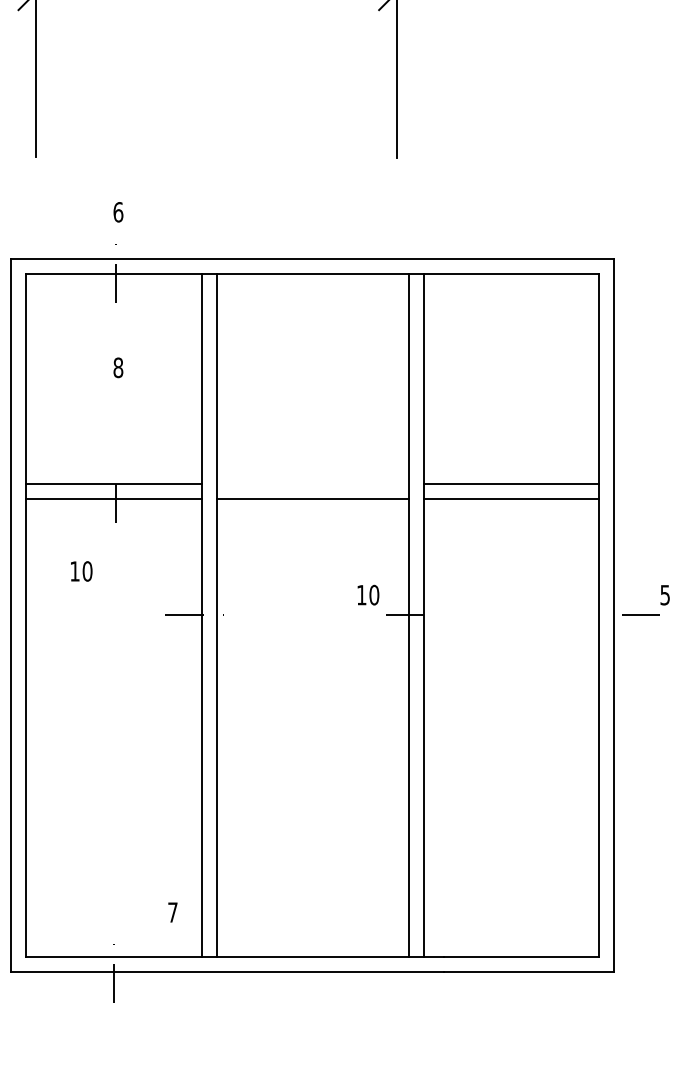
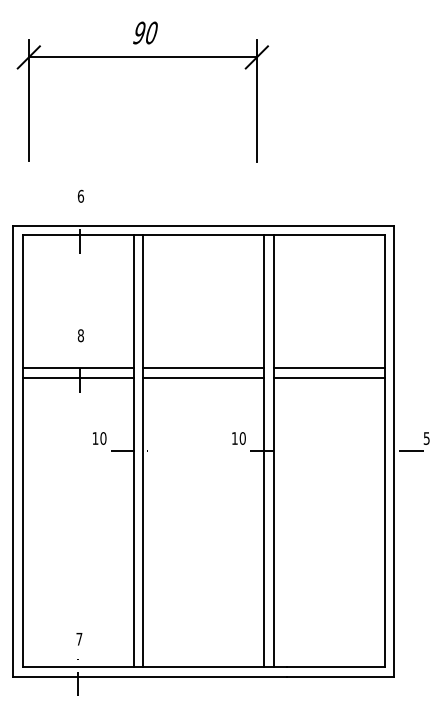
text: (117, 367) -> (80, 335), moved
line: (312, 484) -> (203, 368), added
text: (81, 571) -> (99, 438), moved
text: (173, 912) -> (79, 639), moved

